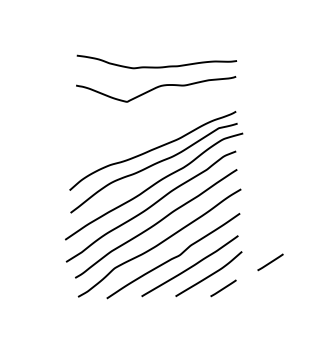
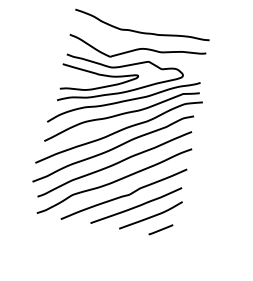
part: (144, 131) -> (120, 84), added
line: (270, 262) -> (204, 215), removed

